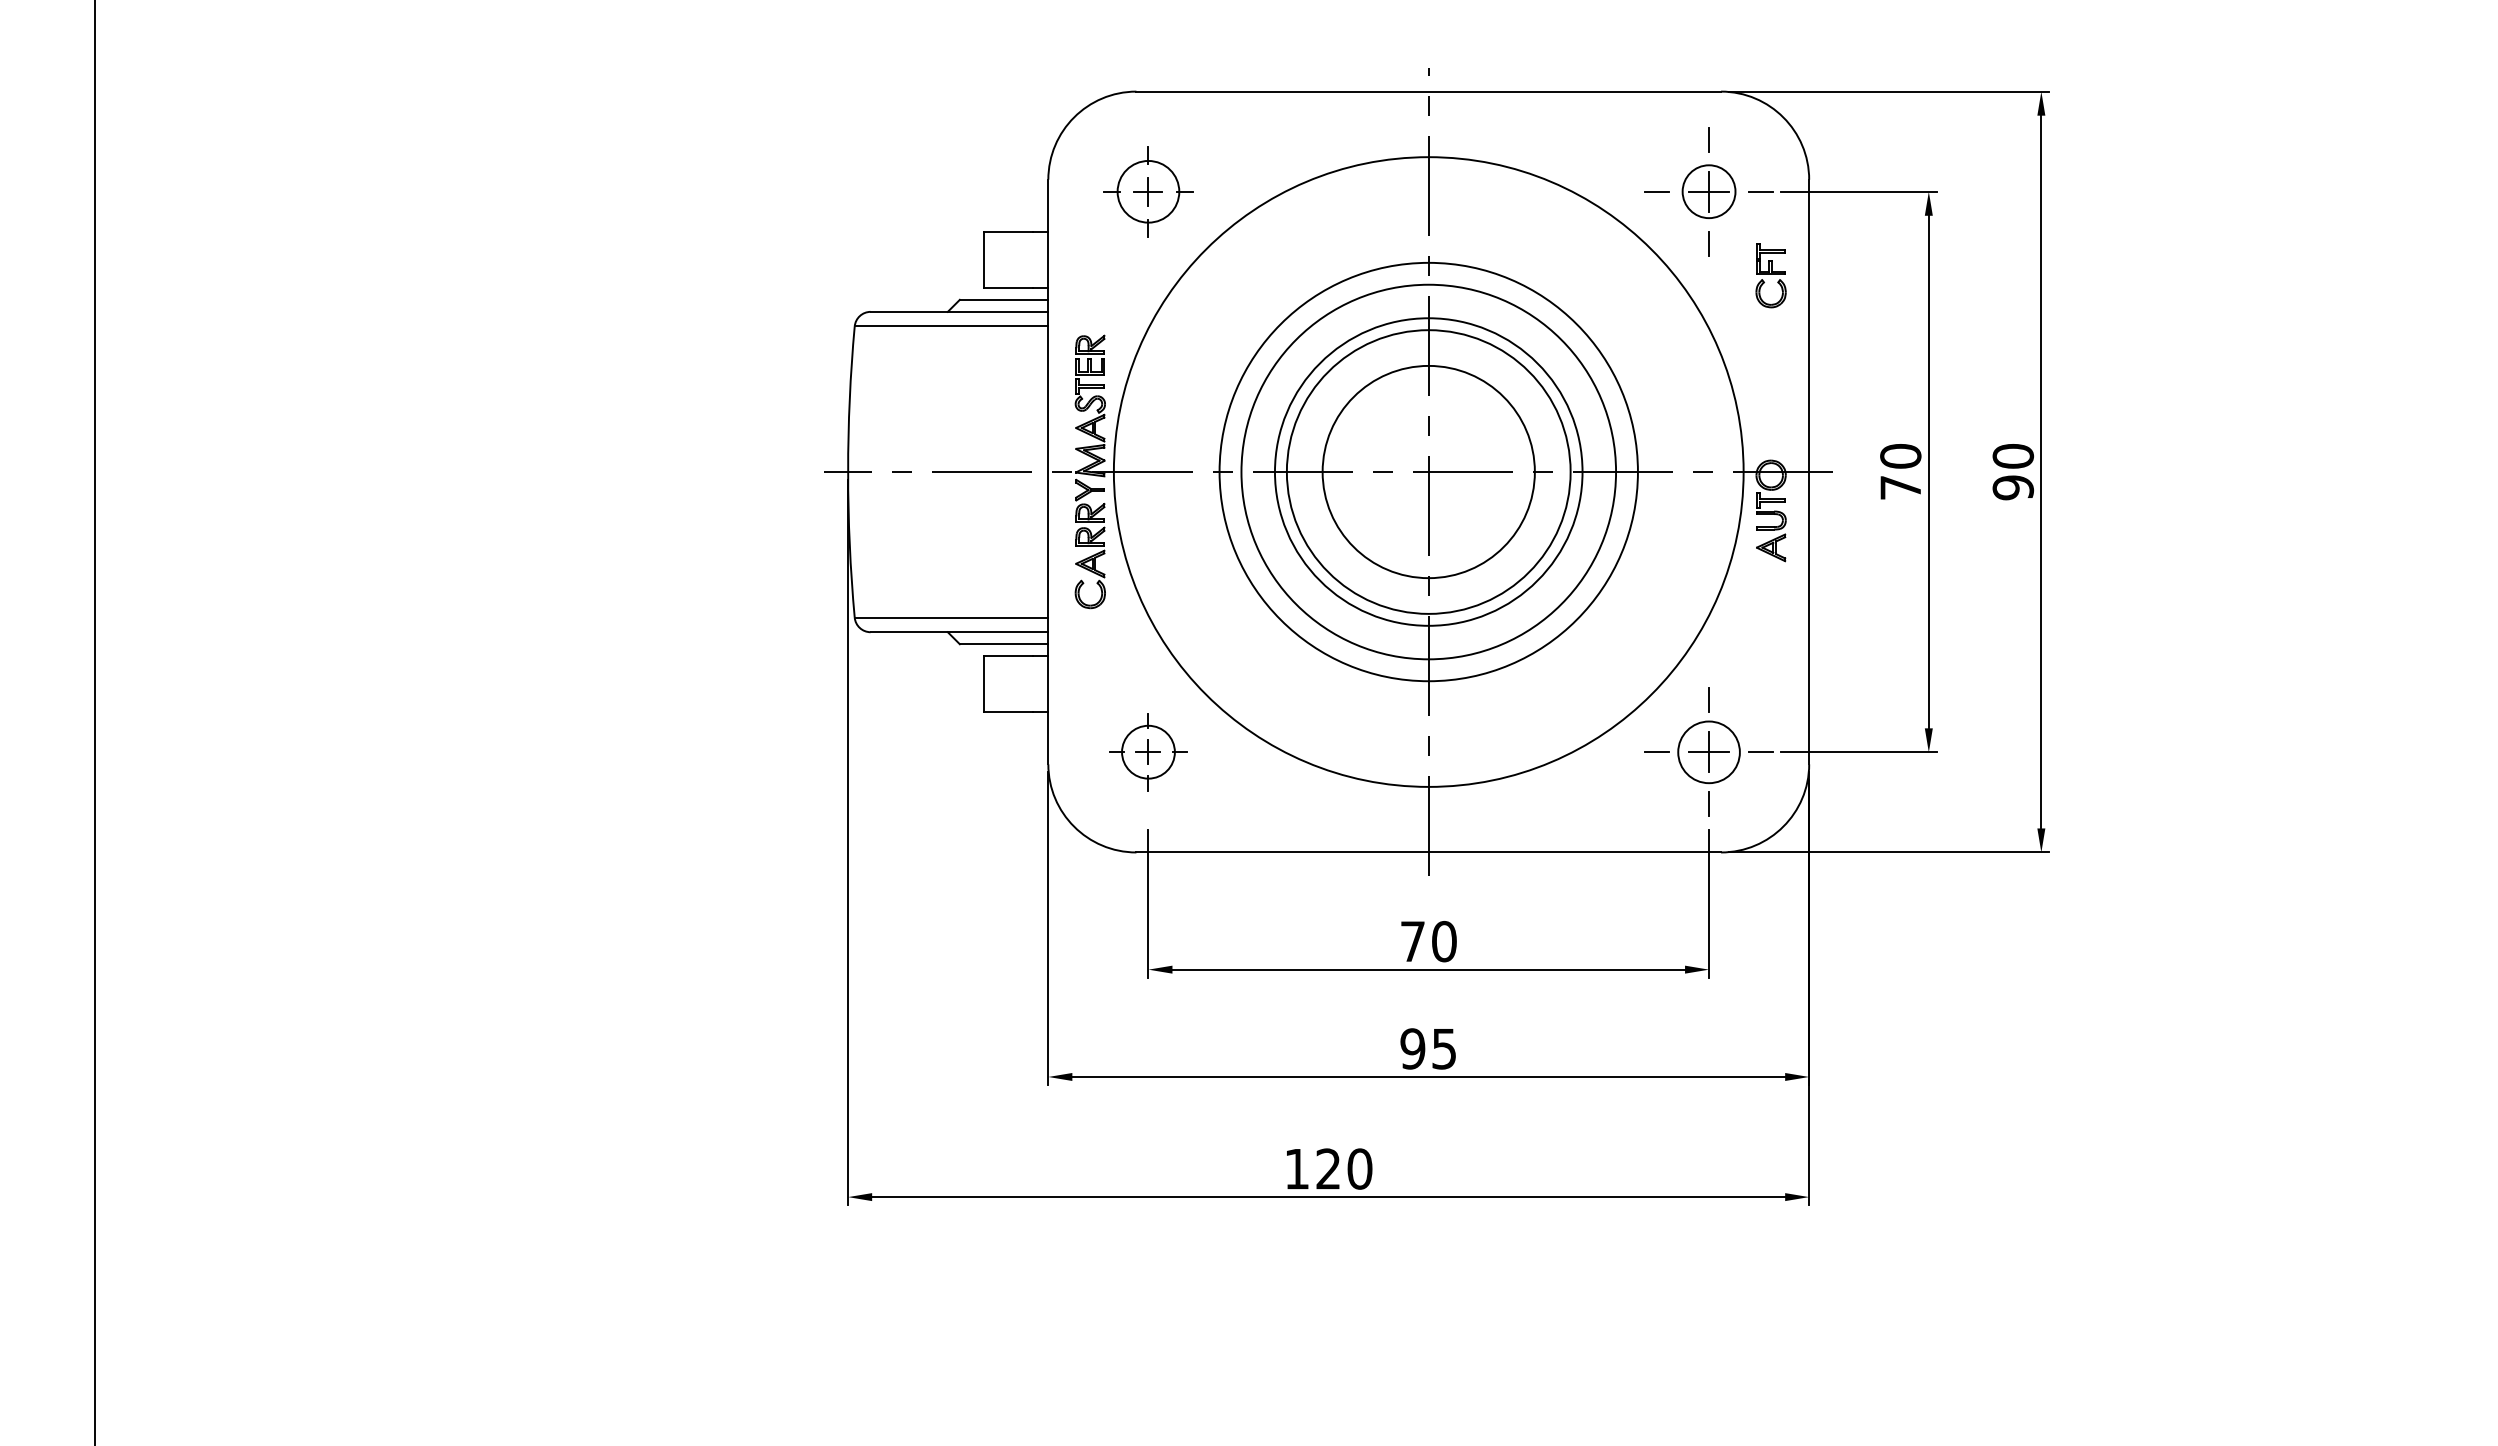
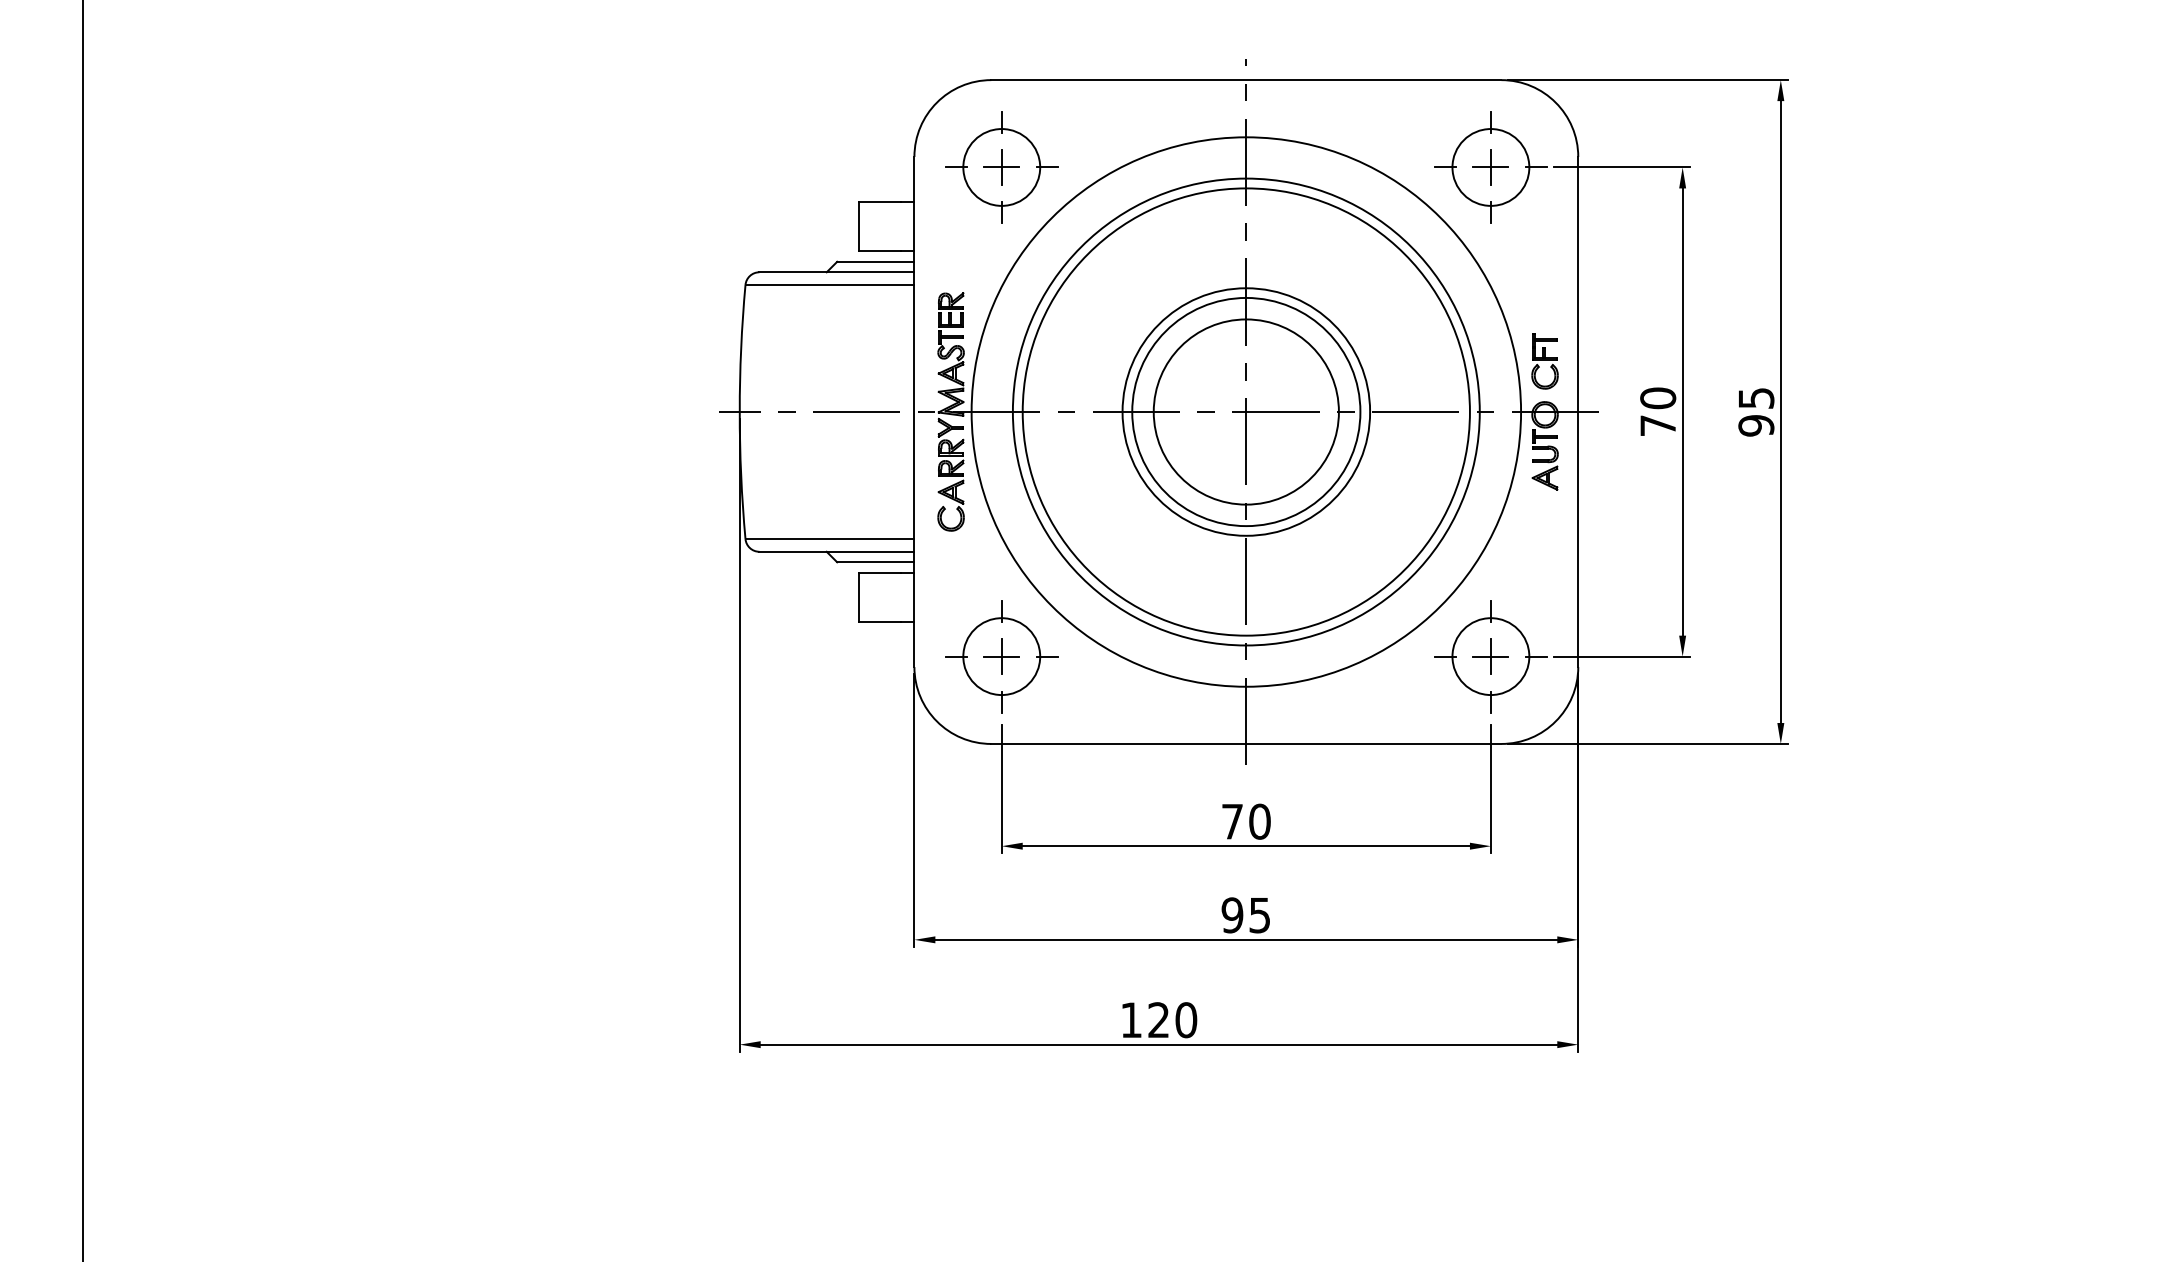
part: (1148, 191) -> (1001, 167), size x1.43
circle: (1709, 191) -> (1491, 167), size x1.67
part: (1770, 275) -> (1544, 360), moved
text: (2013, 456) -> (1756, 398), 90 -> 95
circle: (1428, 471) -> (1246, 411), size x0.62
circle: (1428, 471) -> (1246, 411), size x1.43
circle: (1428, 471) -> (1246, 411), size x1.67
part: (1148, 751) -> (1001, 655), size x1.67
circle: (1709, 752) -> (1491, 656), size x1.43

